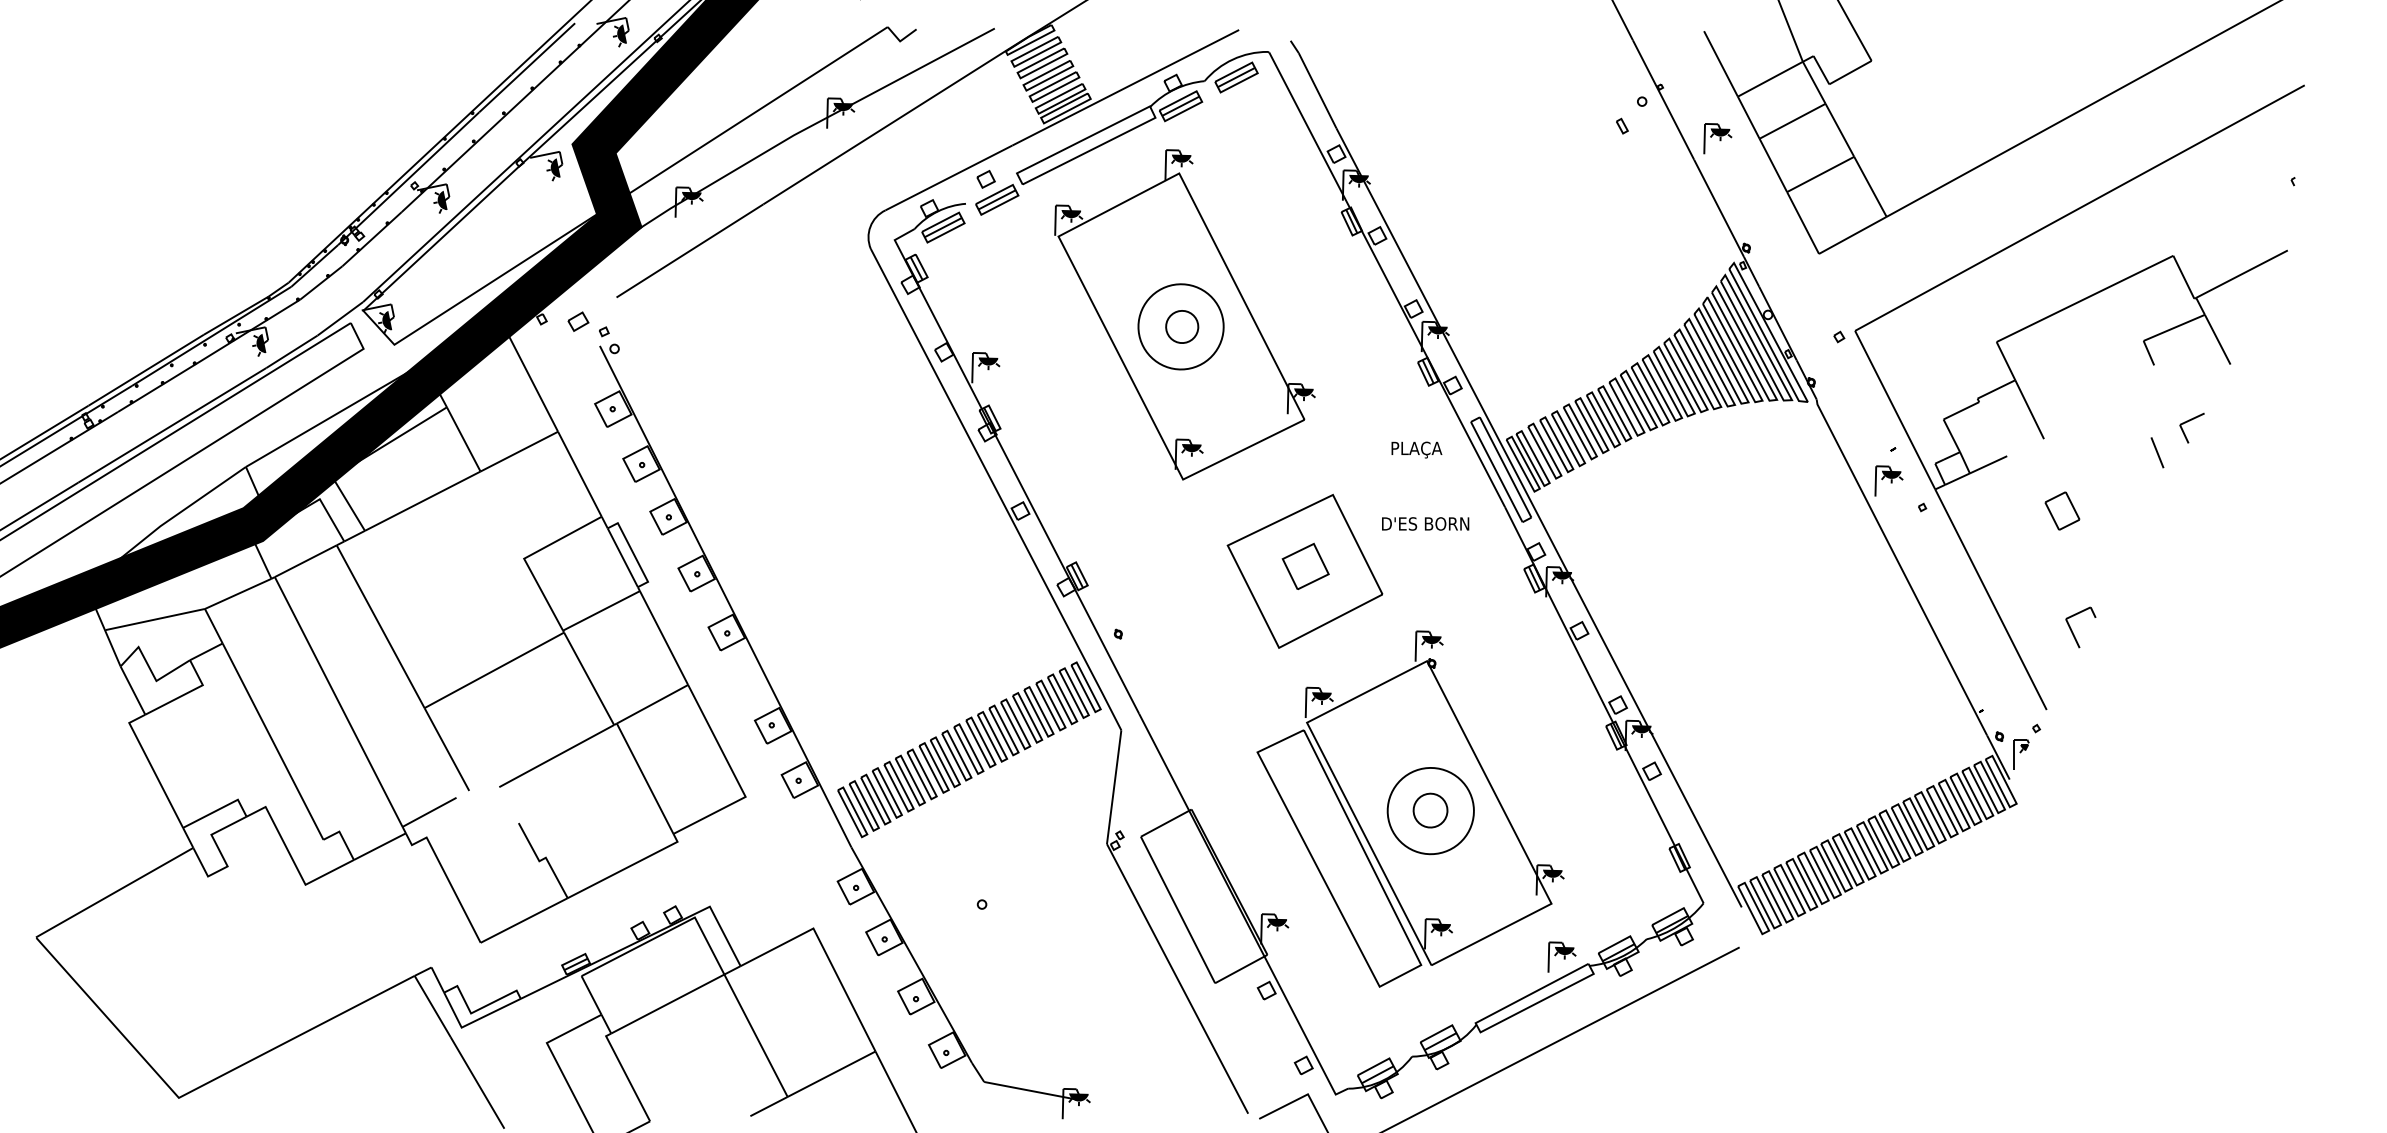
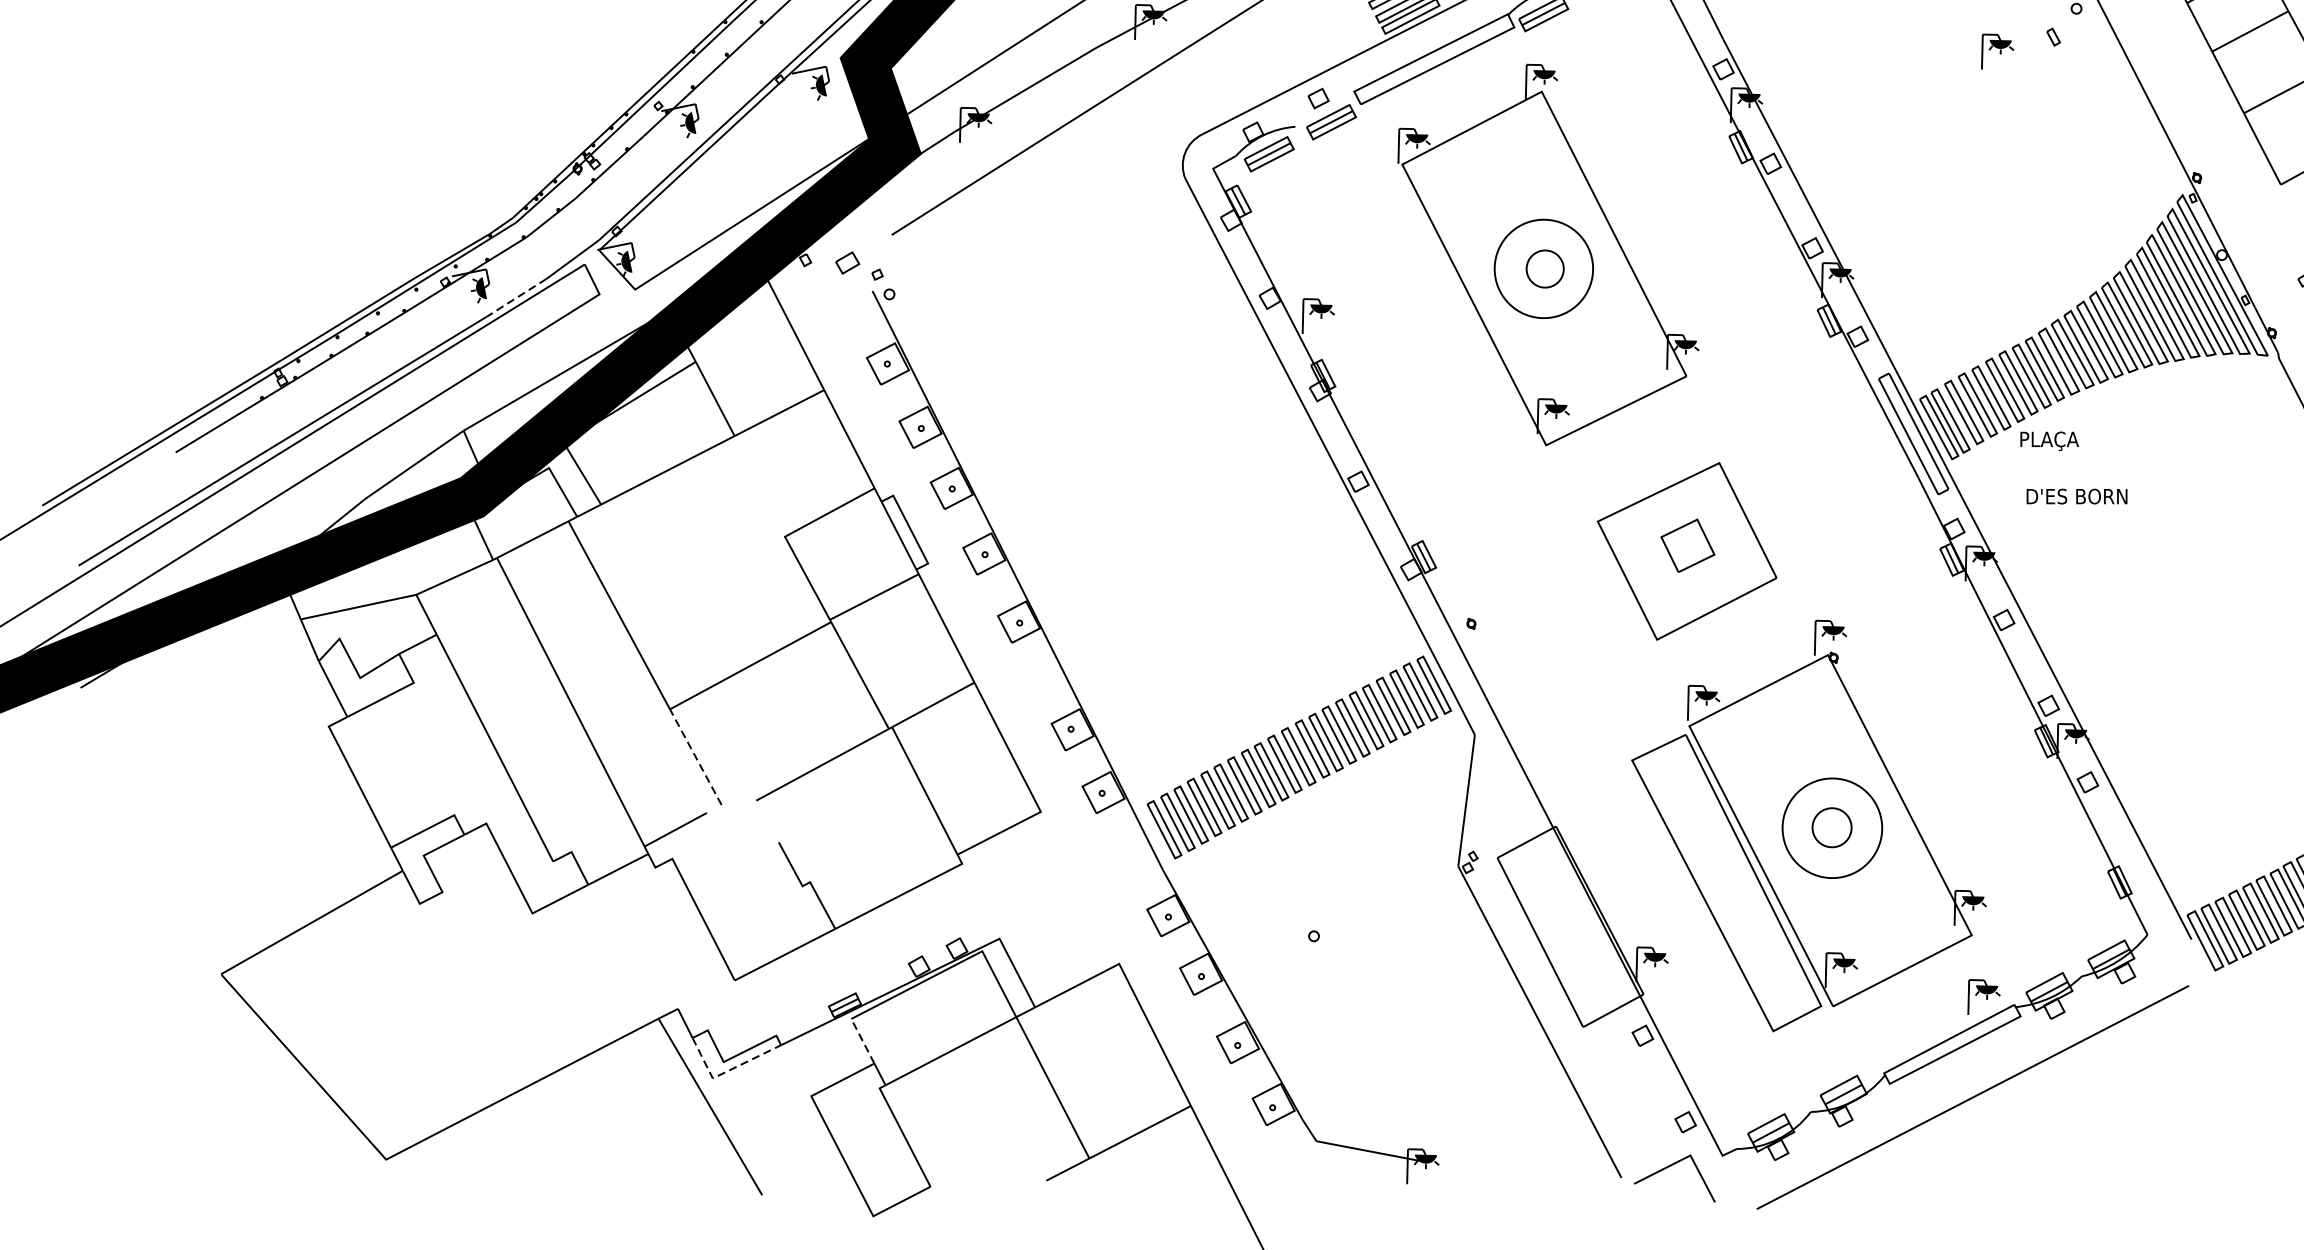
part: (1717, 138) -> (1997, 51), moved
line: (291, 352) -> (516, 298), solid -> dashed
text: (1416, 449) -> (2049, 440), moved
text: (1425, 523) -> (2076, 496), moved
line: (446, 749) -> (695, 757), solid -> dashed
line: (591, 995) -> (862, 1041), solid -> dashed
line: (473, 1021) -> (726, 1071), solid -> dashed

